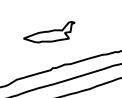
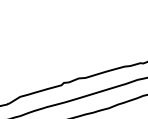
part: (49, 32) -> (60, 39), removed

